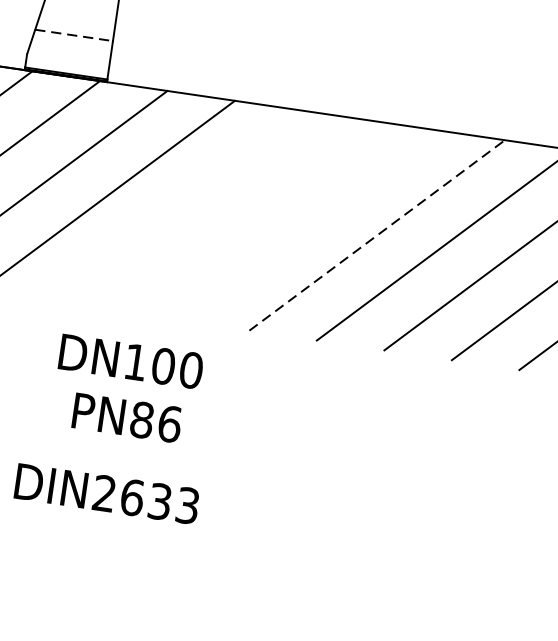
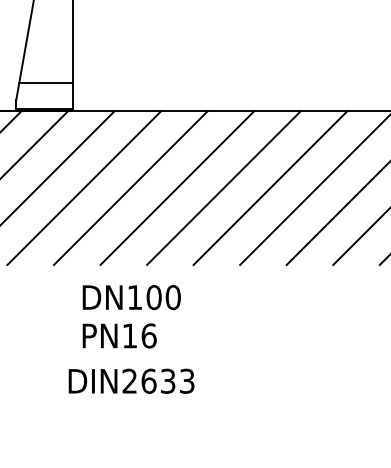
line: (74, 34) -> (46, 82), dashed -> solid
line: (174, 204) -> (130, 187), added
line: (242, 214) -> (177, 187), added
line: (309, 224) -> (223, 187), added
line: (377, 236) -> (270, 188), dashed -> solid
text: (130, 361) -> (131, 297), moved
text: (141, 419) -> (129, 335), PN86 -> PN16
text: (107, 492) -> (131, 380), moved

